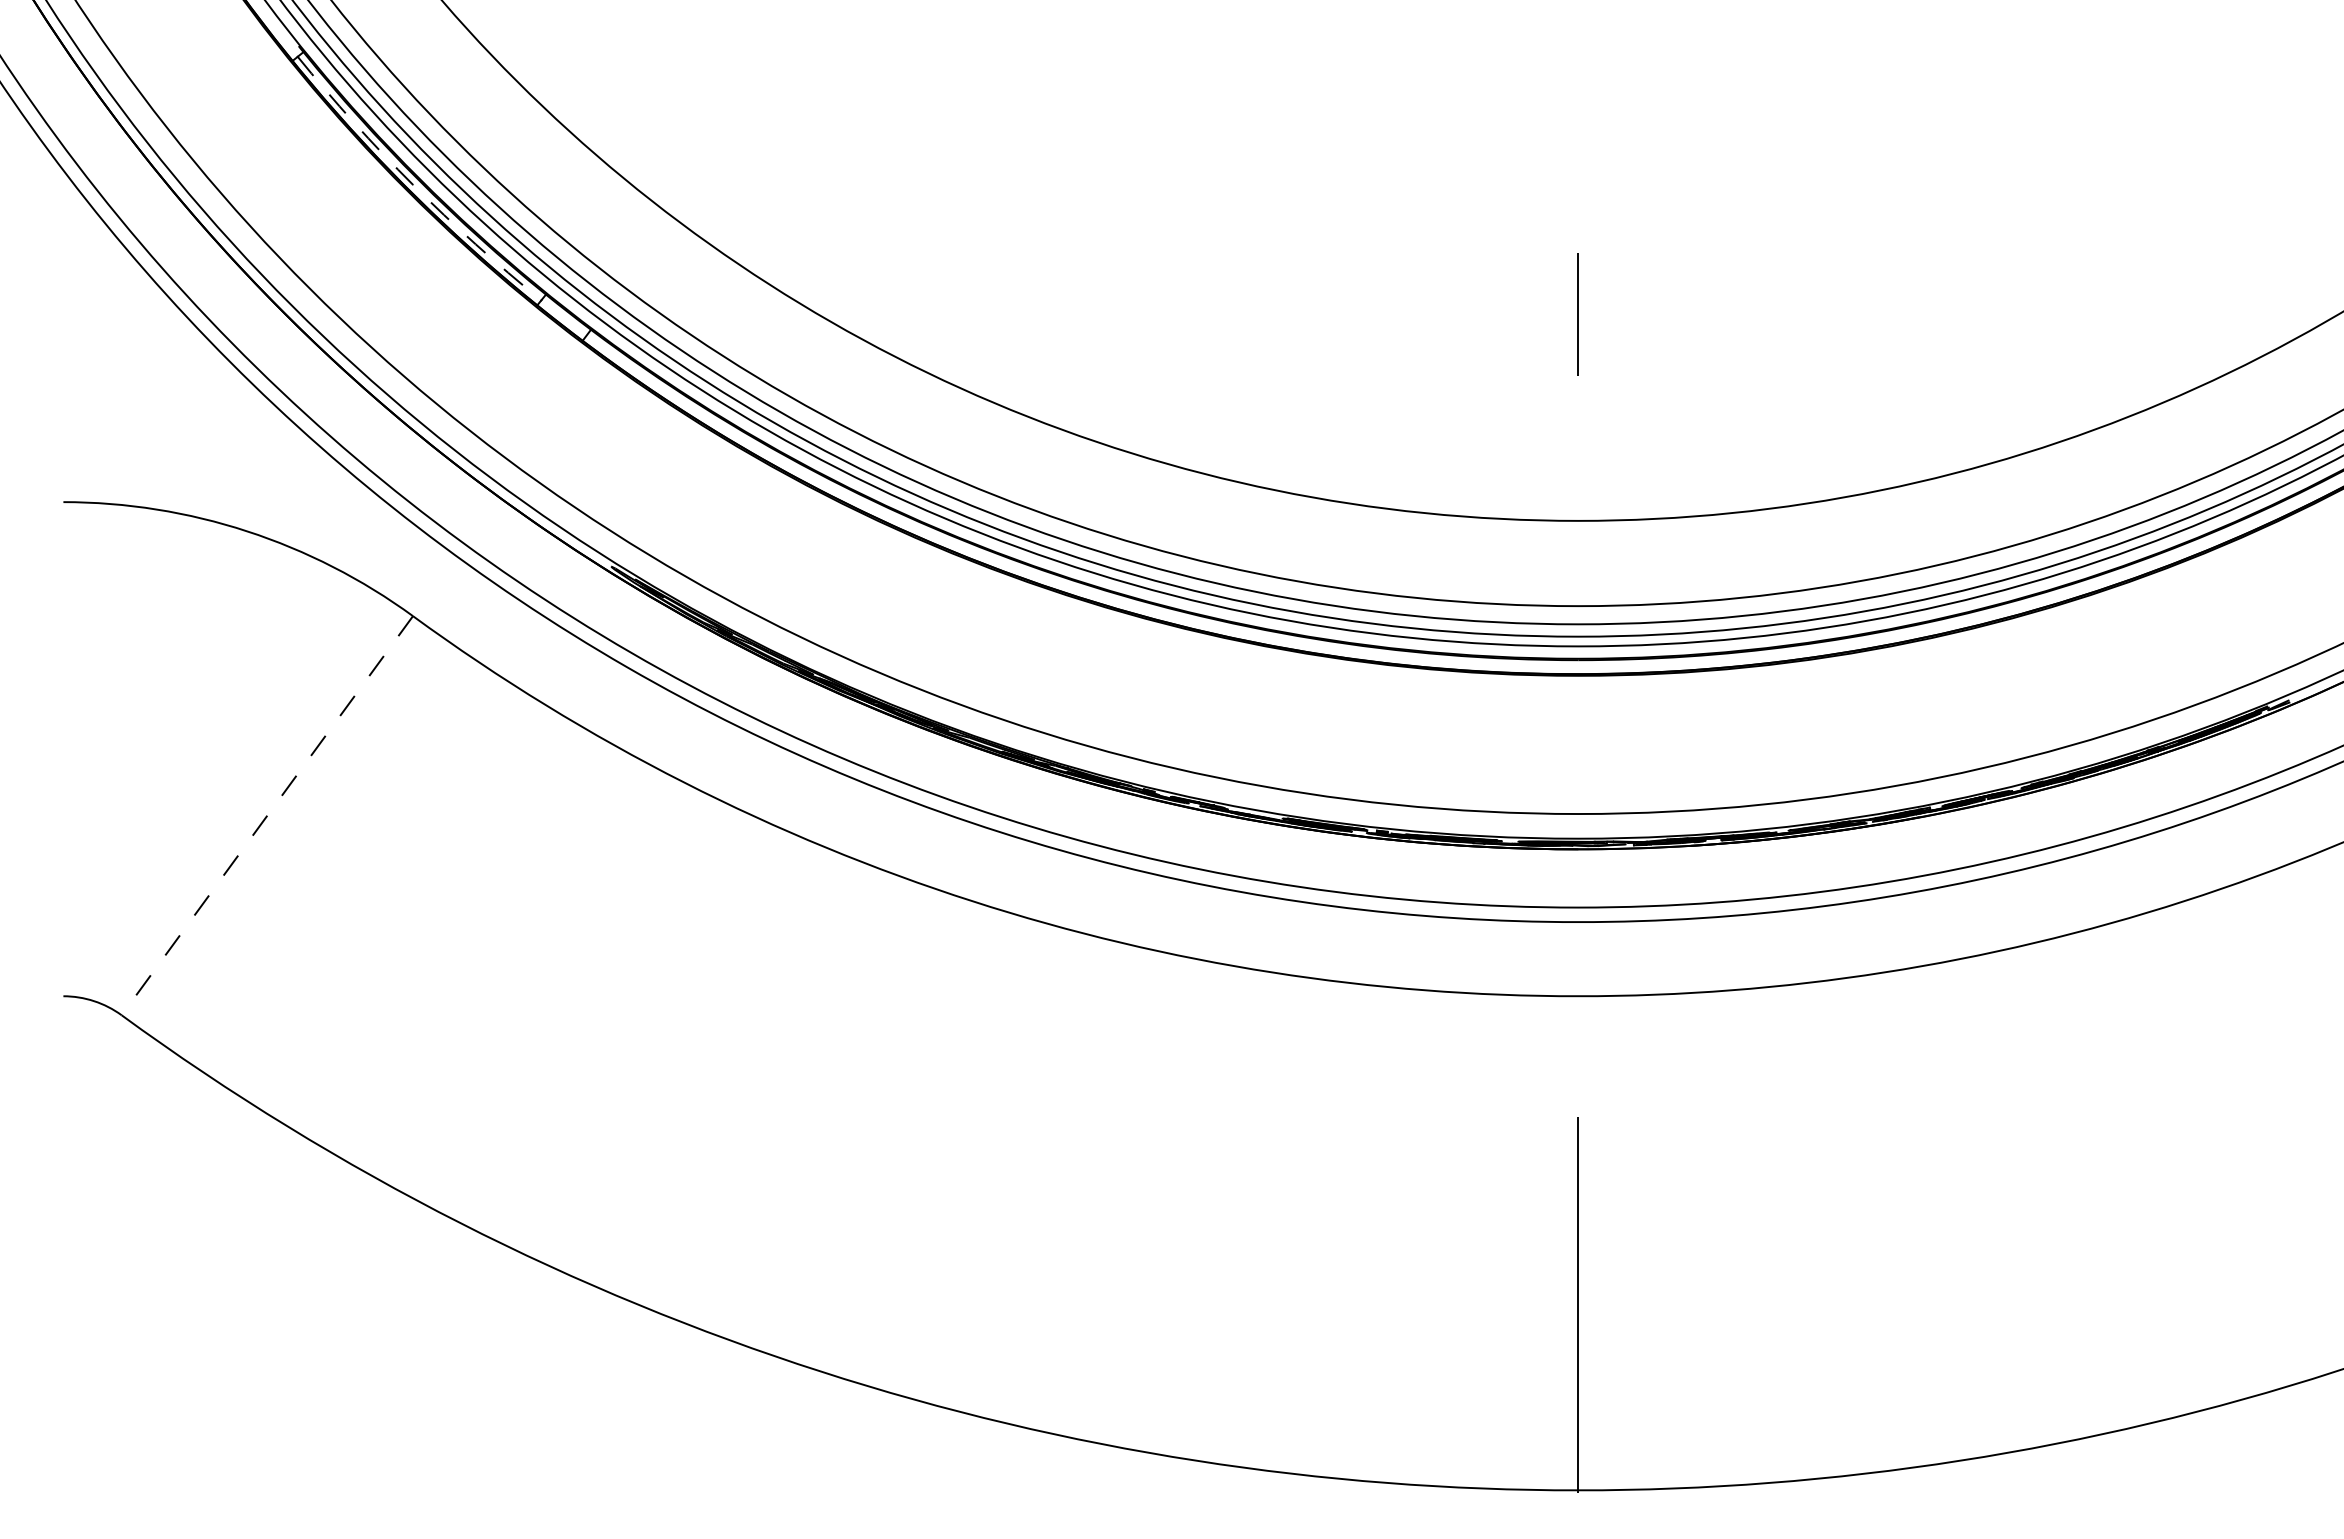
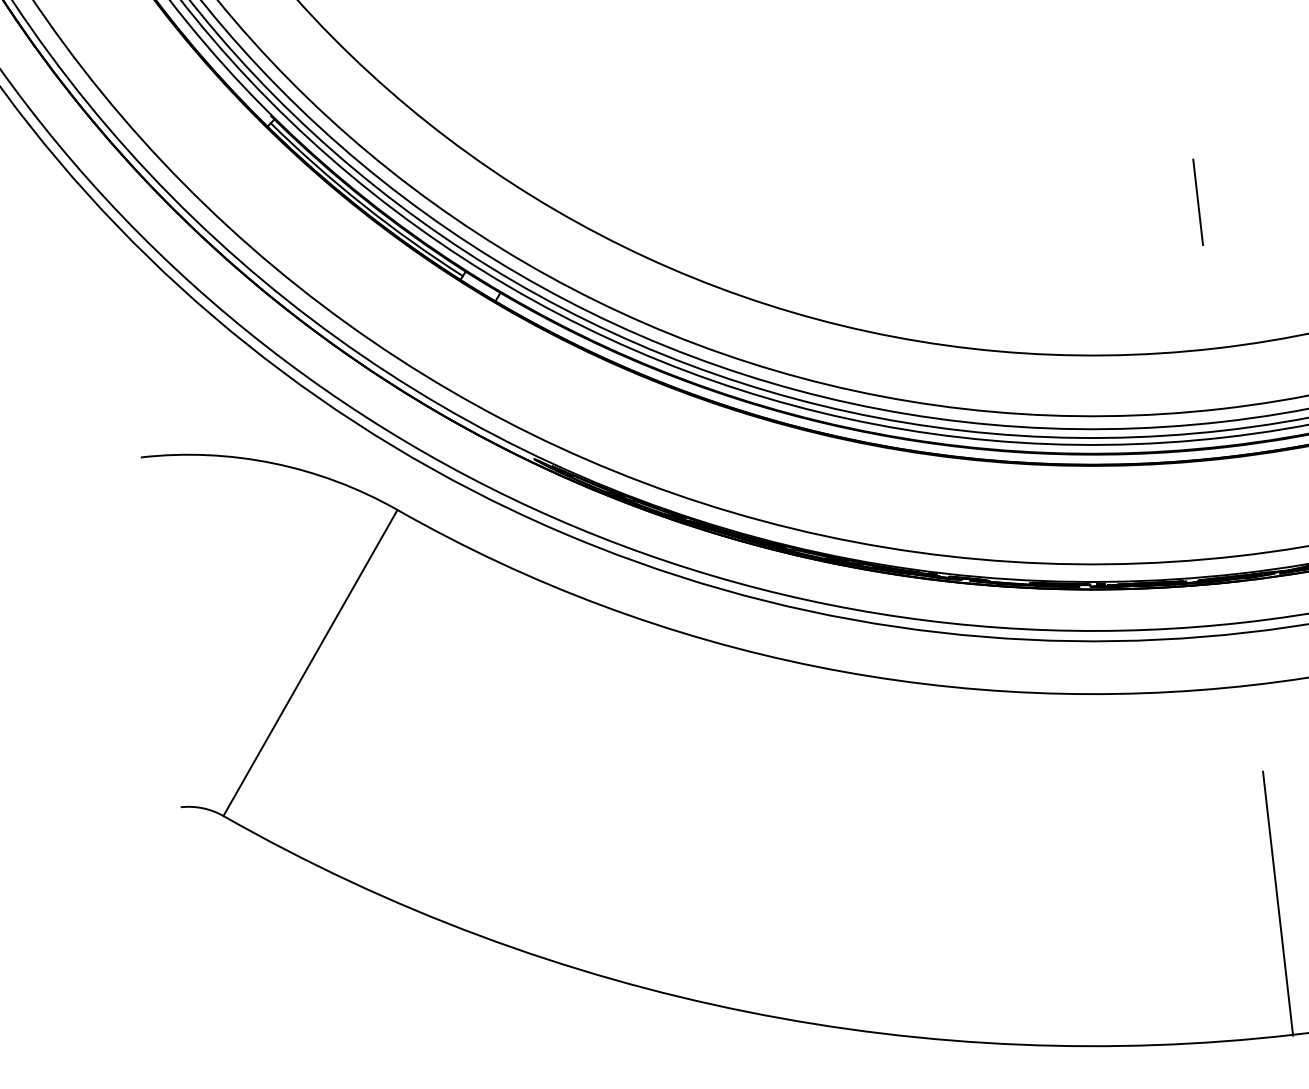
arc: (413, 184) -> (363, 204), dashed -> solid
line: (267, 816) -> (310, 663), dashed -> solid

